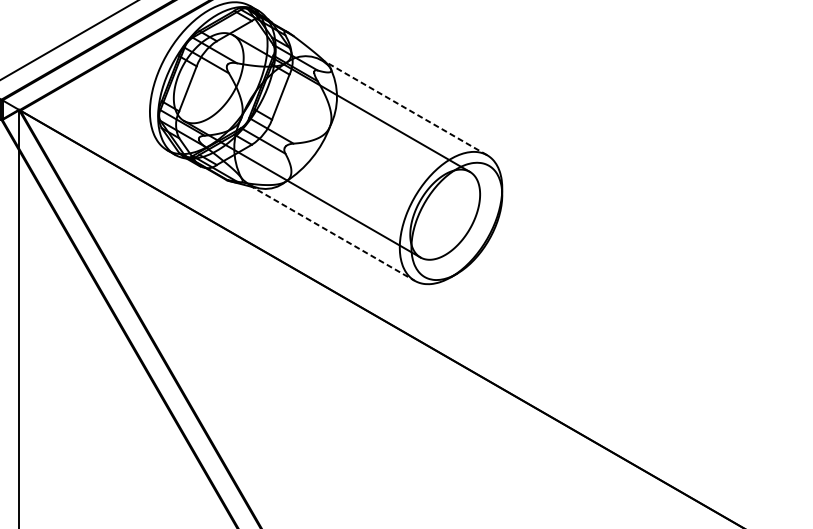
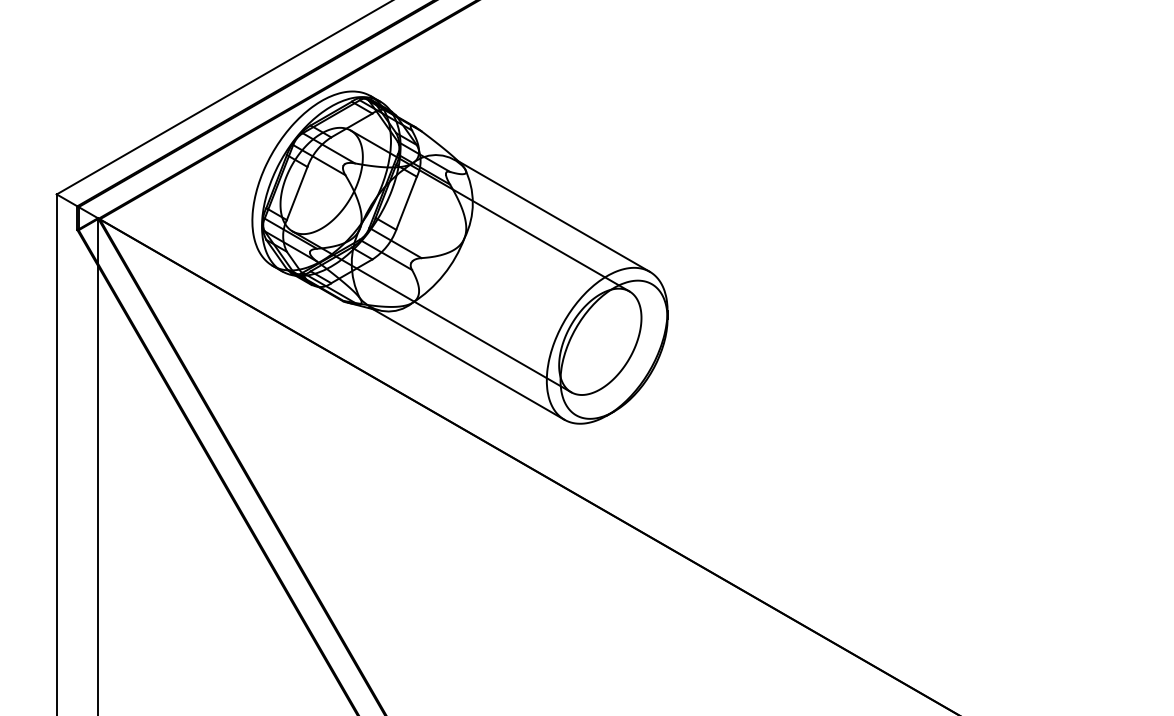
line: (404, 107) -> (552, 215), dashed -> solid
line: (332, 233) -> (467, 363), dashed -> solid

